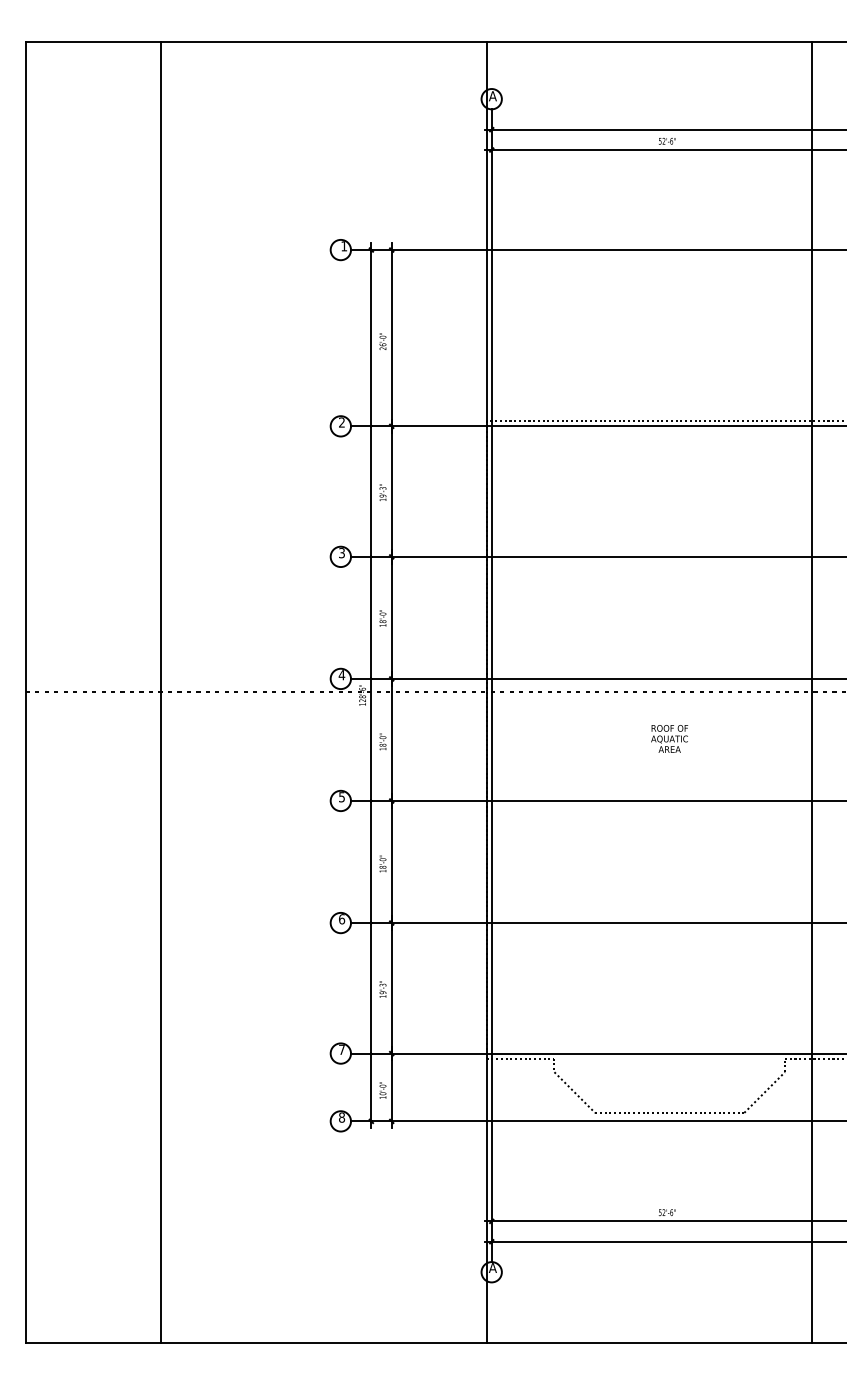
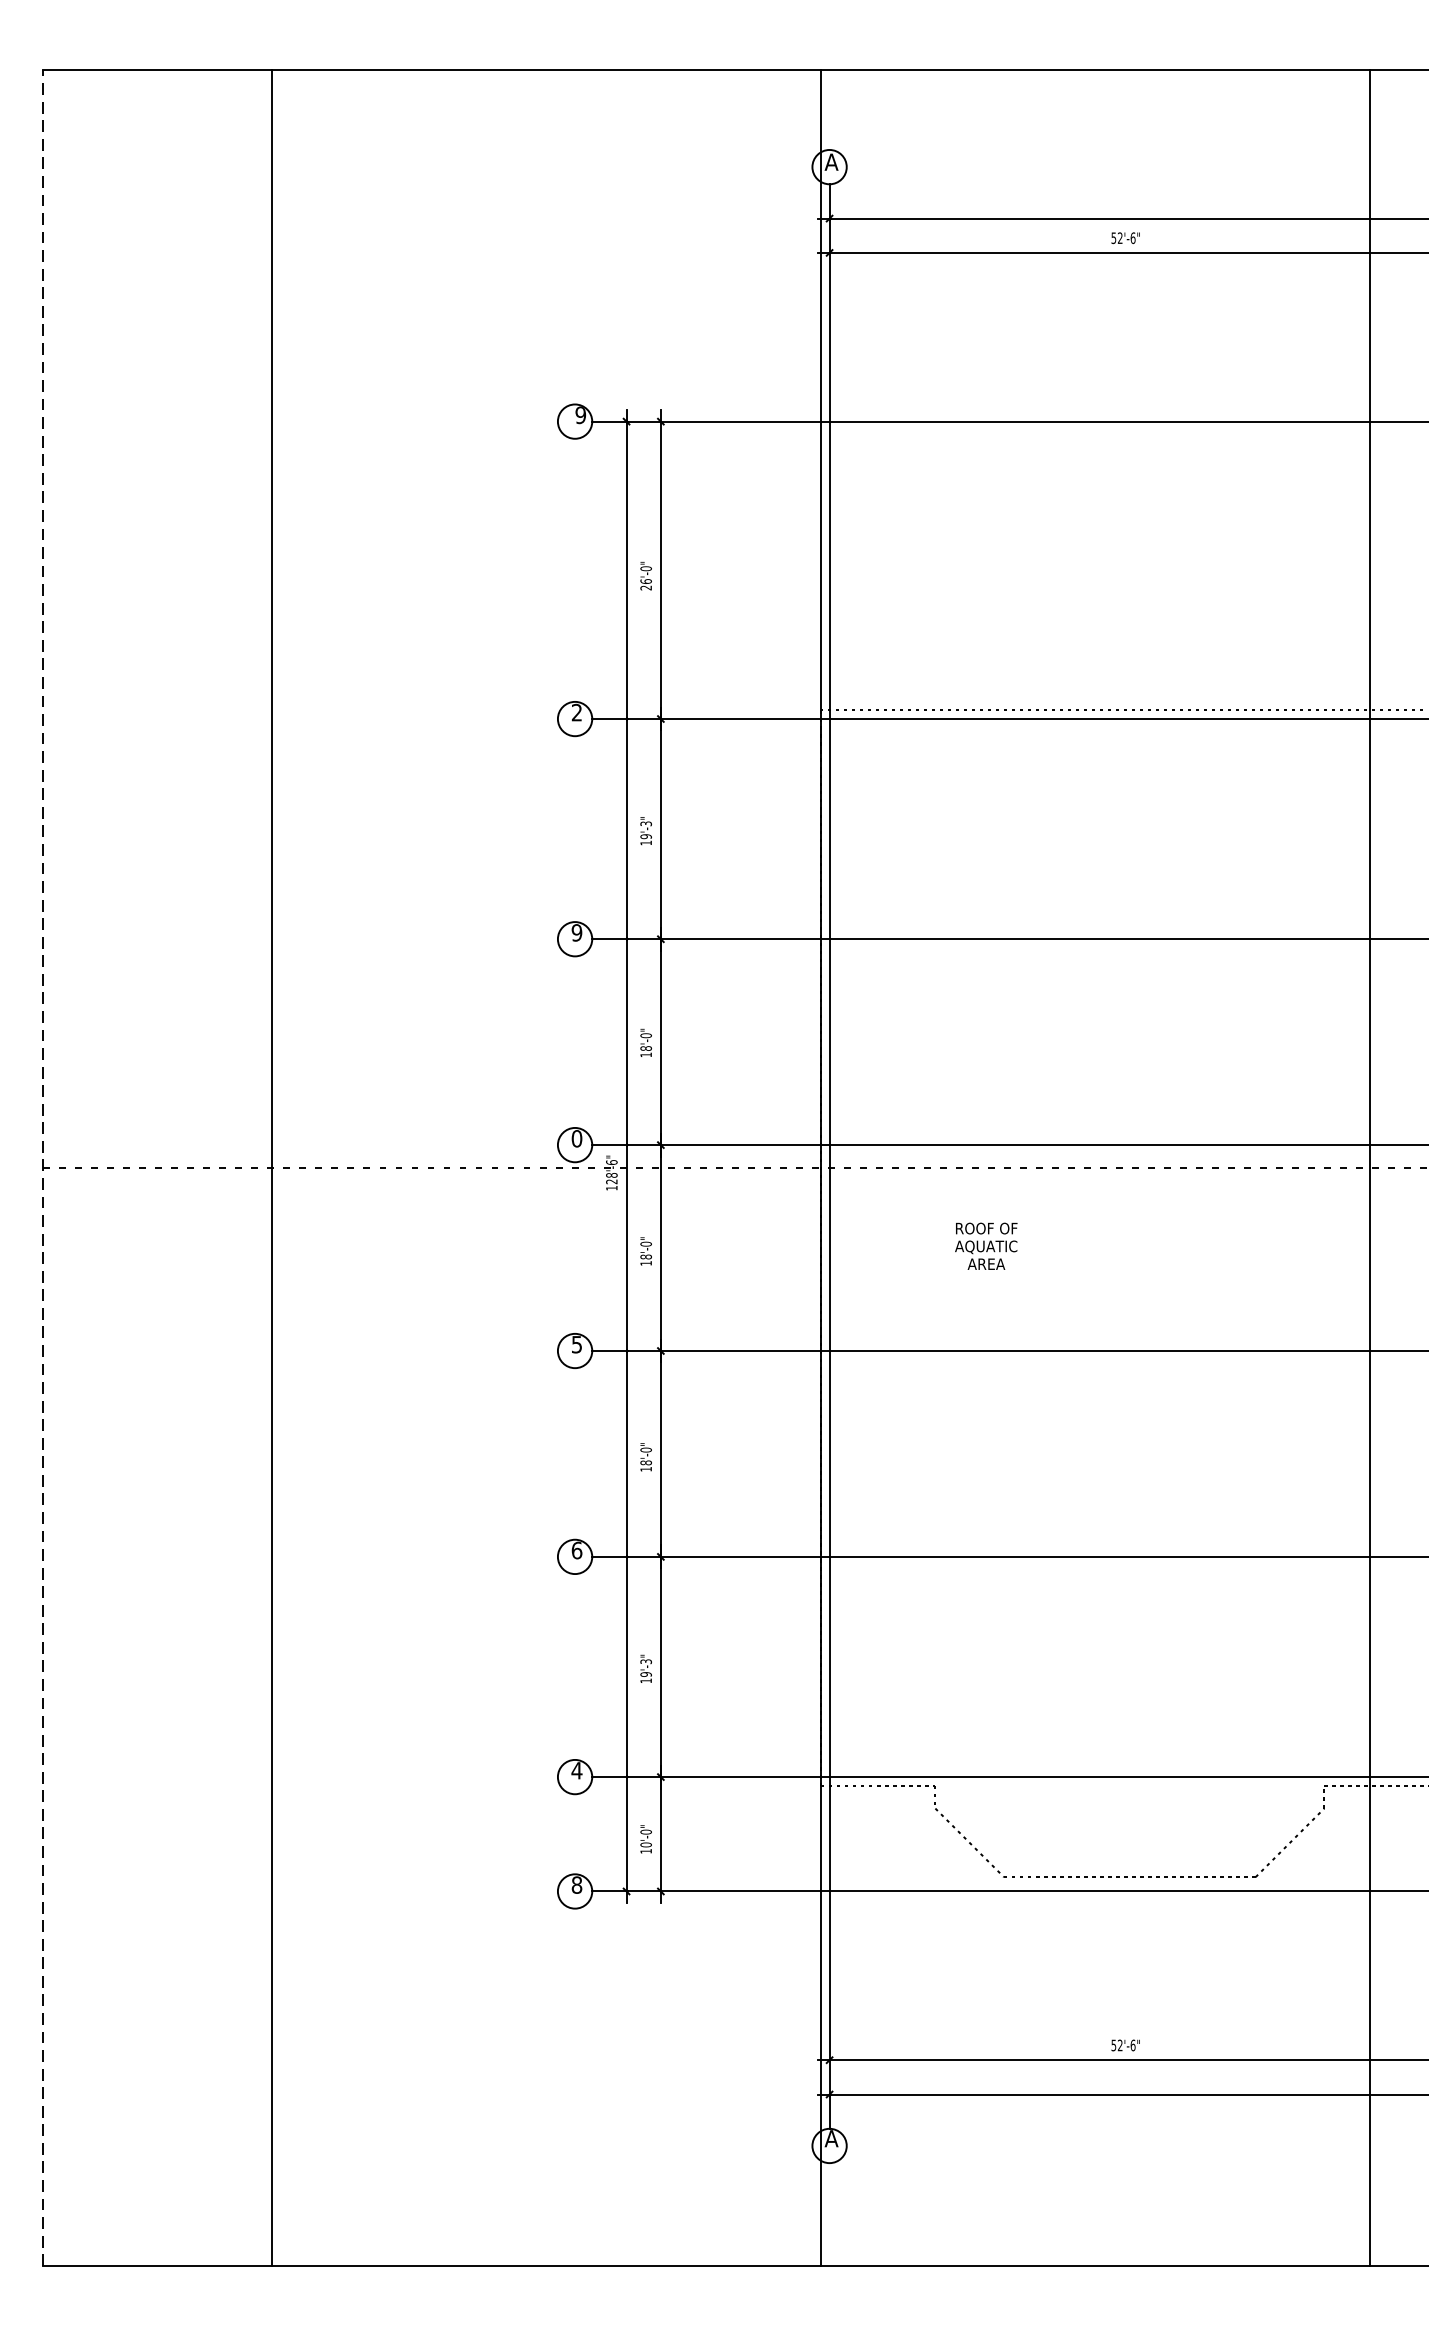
text: (344, 246) -> (581, 415), 1 -> 9
text: (341, 553) -> (576, 933), 3 -> 9
text: (341, 675) -> (576, 1139), 4 -> 0
line: (25, 692) -> (43, 1168), solid -> dashed
text: (669, 738) -> (986, 1245), moved
text: (341, 1049) -> (576, 1770), 7 -> 4

